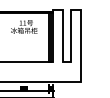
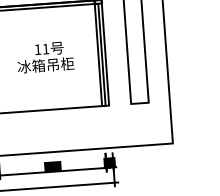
text: (24, 26) -> (45, 56), moved

